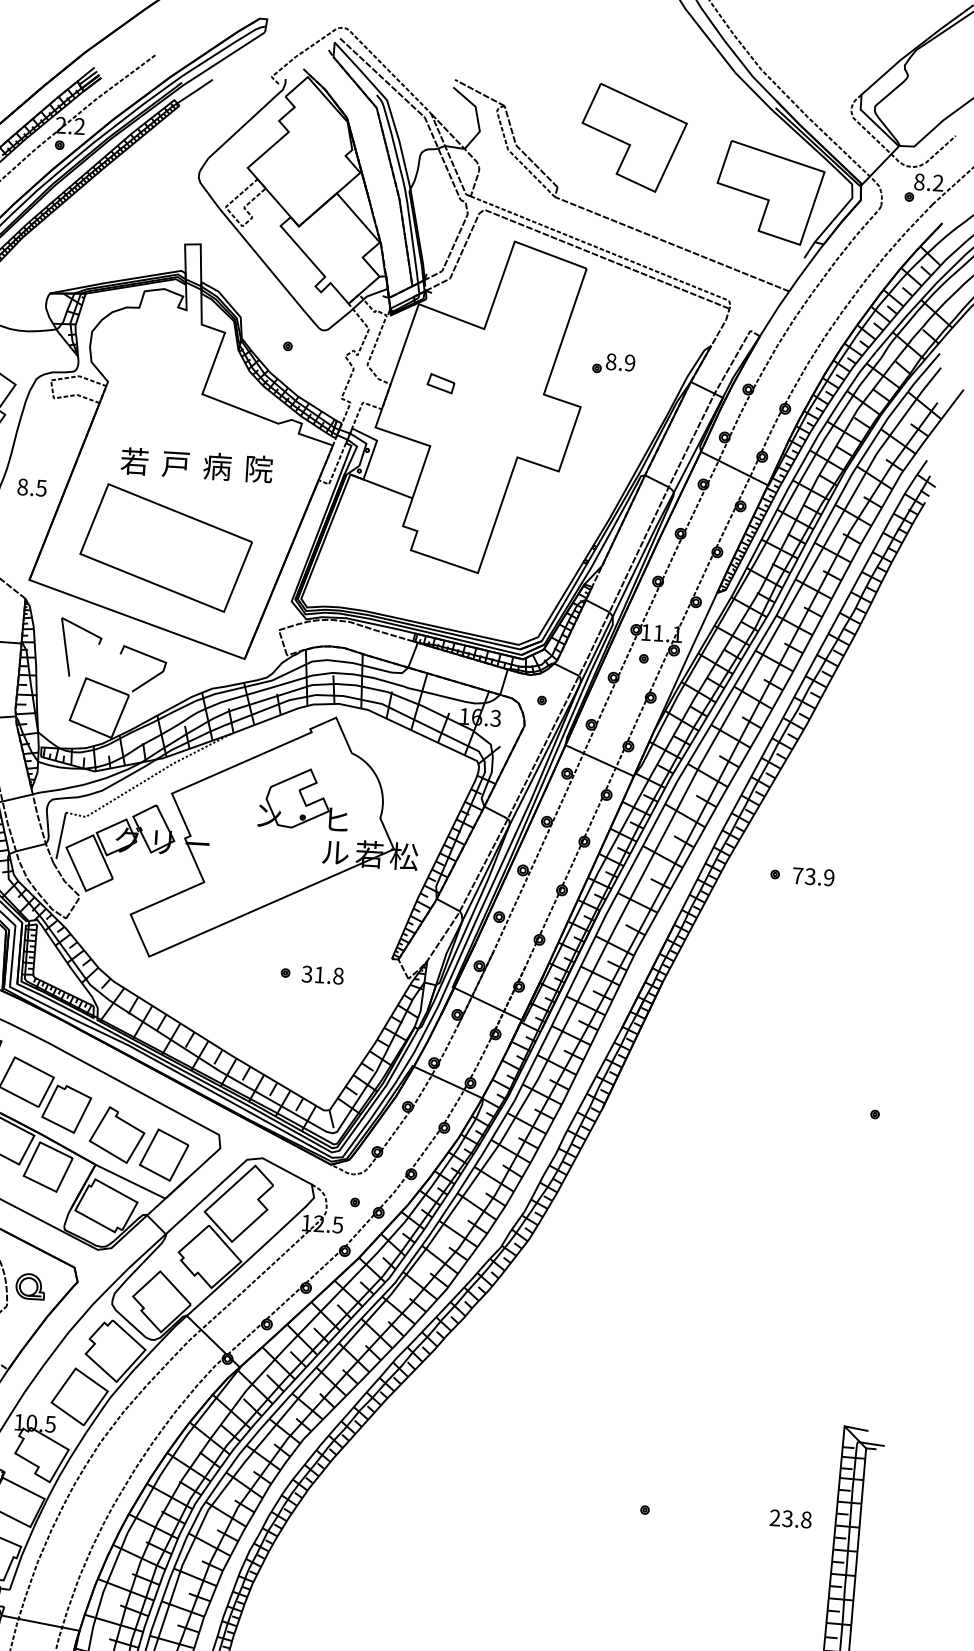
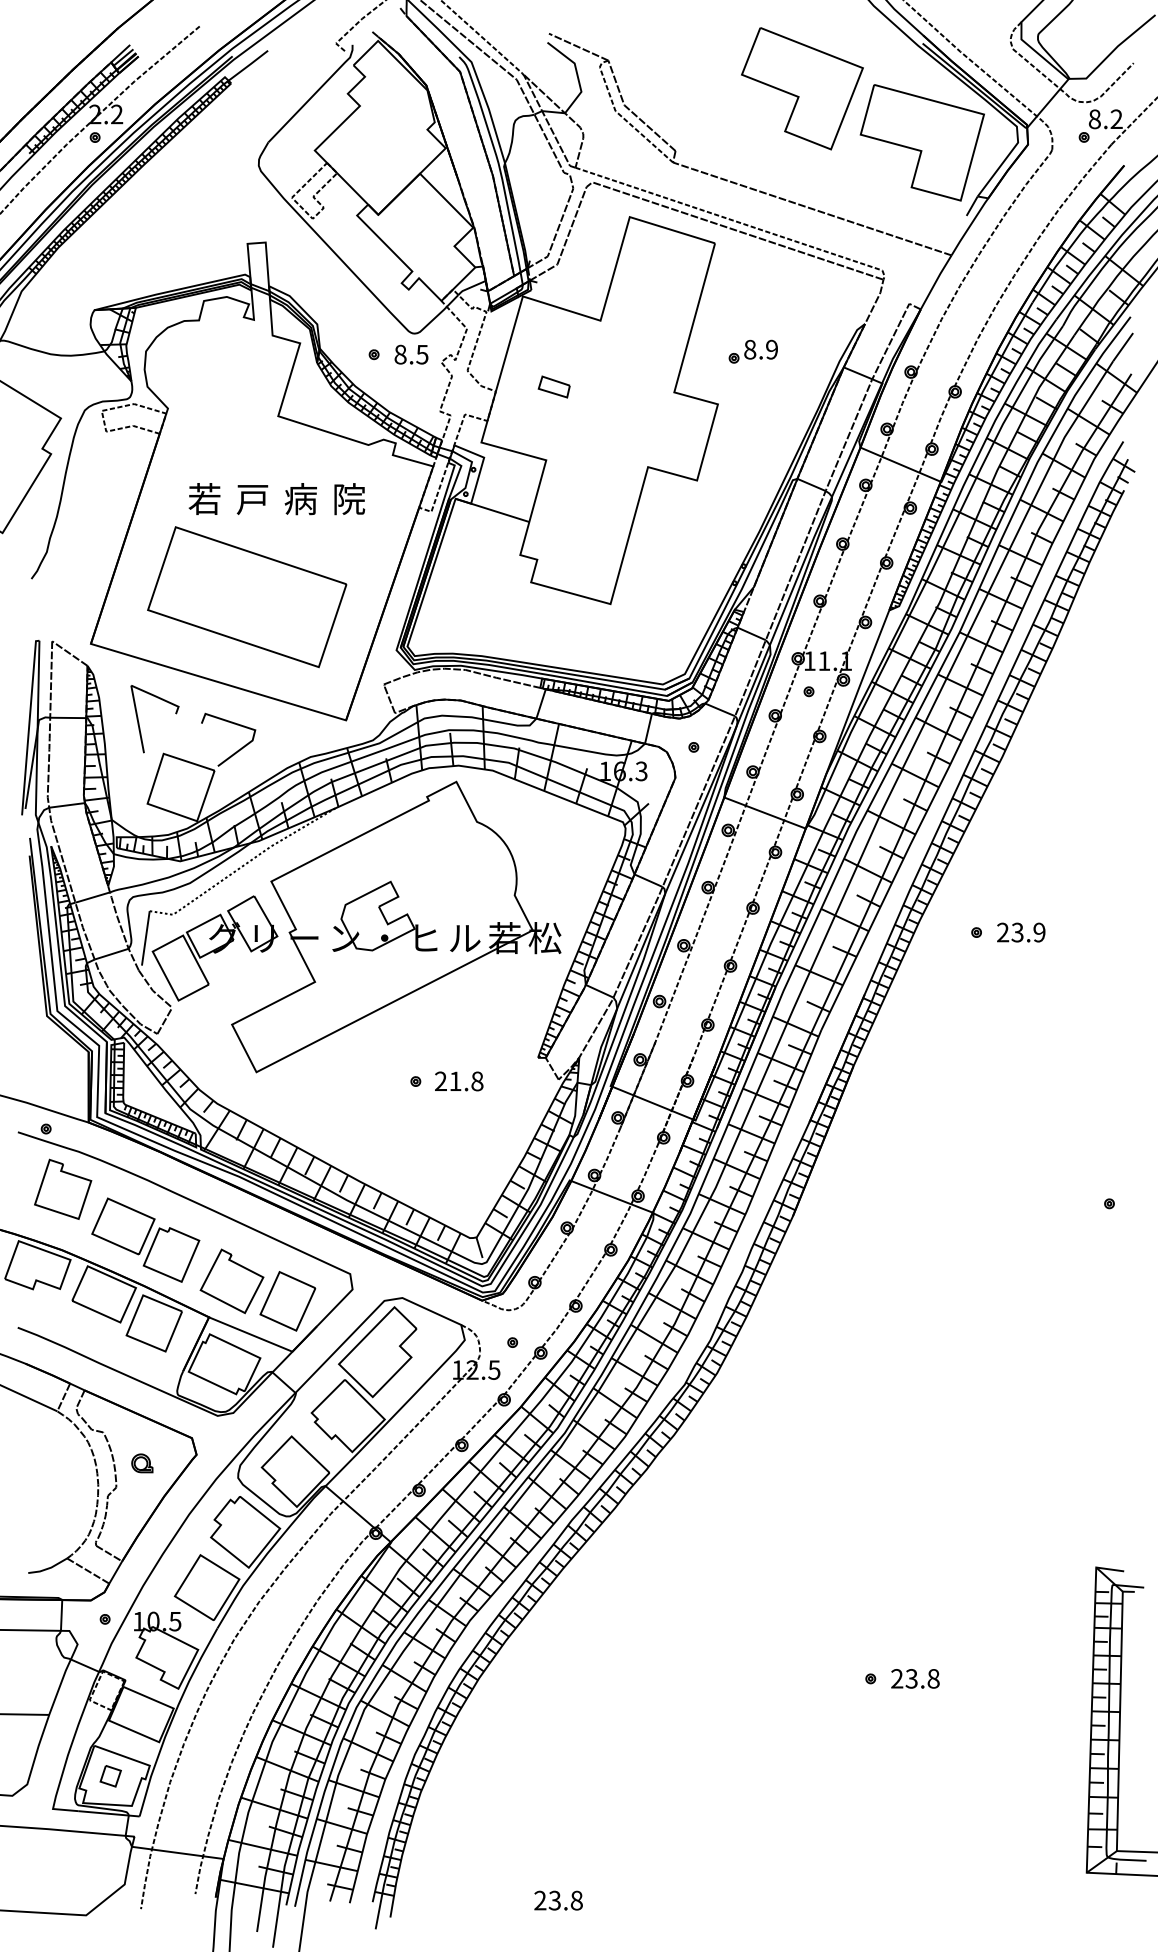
part: (633, 138) -> (802, 88), moved
text: (32, 487) -> (411, 354), moved
part: (303, 798) -> (384, 915), moved
text: (798, 875) -> (1003, 932), 73.9 -> 23.9
text: (306, 974) -> (440, 1081), 31.8 -> 21.8
part: (30, 1286) -> (142, 1463), size x0.62
text: (790, 1518) -> (915, 1678), moved

